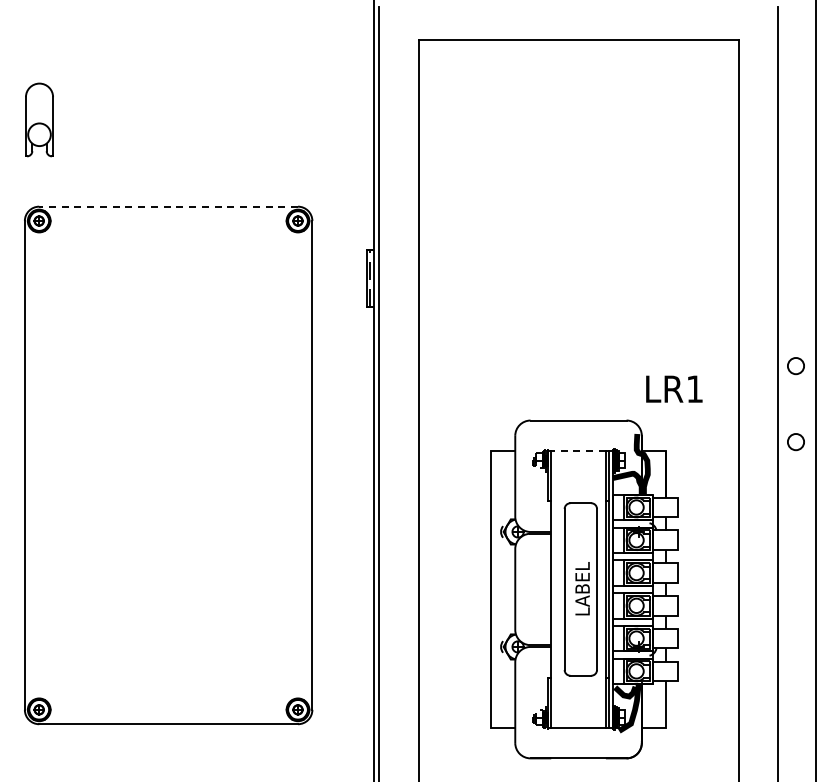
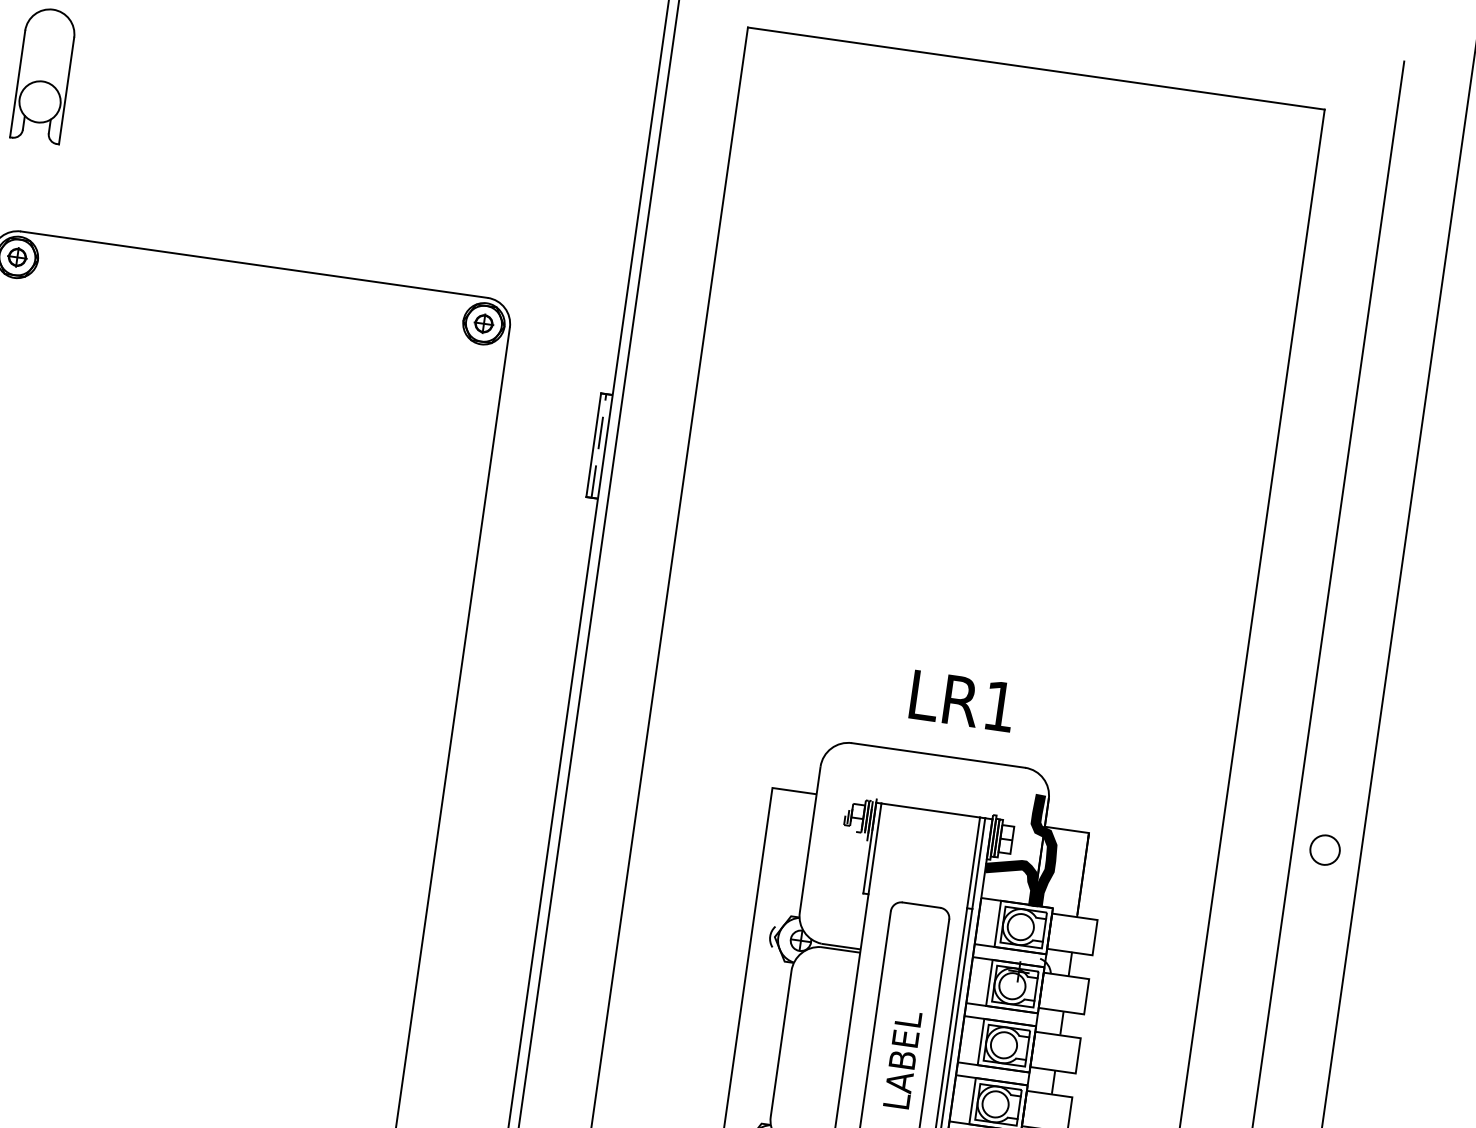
line: (168, 206) -> (254, 264), dashed -> solid
circle: (795, 366) -> (1343, 713), removed
text: (674, 388) -> (962, 699), moved
line: (578, 451) -> (930, 811), dashed -> solid

